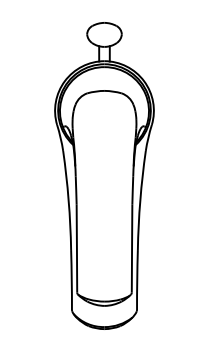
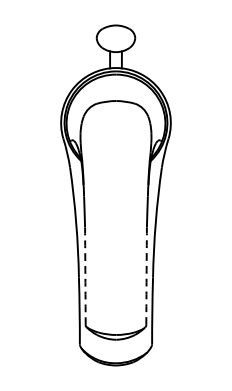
arc: (76, 248) -> (84, 276), solid -> dashed
arc: (132, 248) -> (147, 276), solid -> dashed

